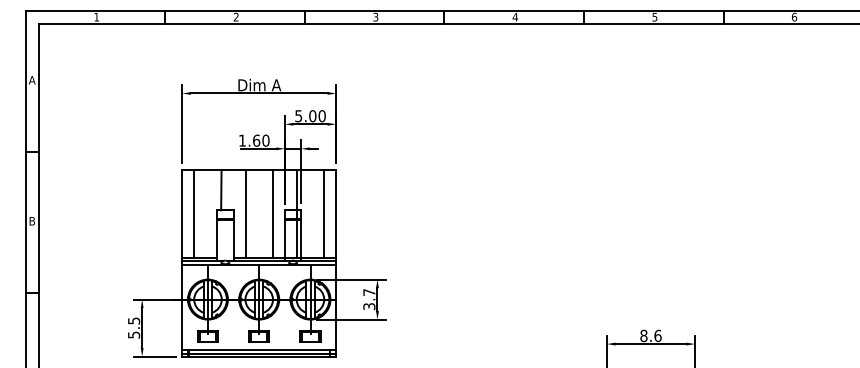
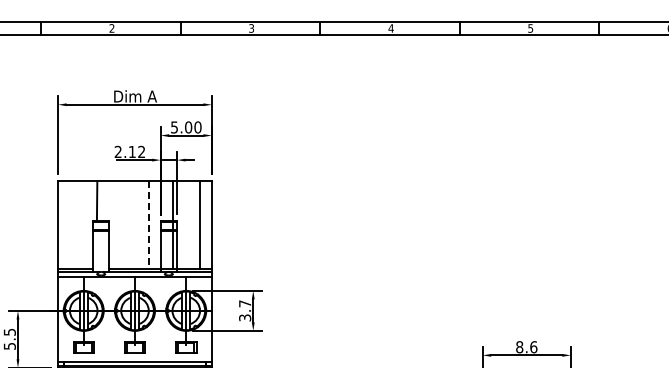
text: (254, 140) -> (130, 151), 1.60 -> 2.12
line: (194, 213) -> (70, 224), removed
line: (245, 213) -> (121, 224), removed
line: (272, 214) -> (148, 225), solid -> dashed

